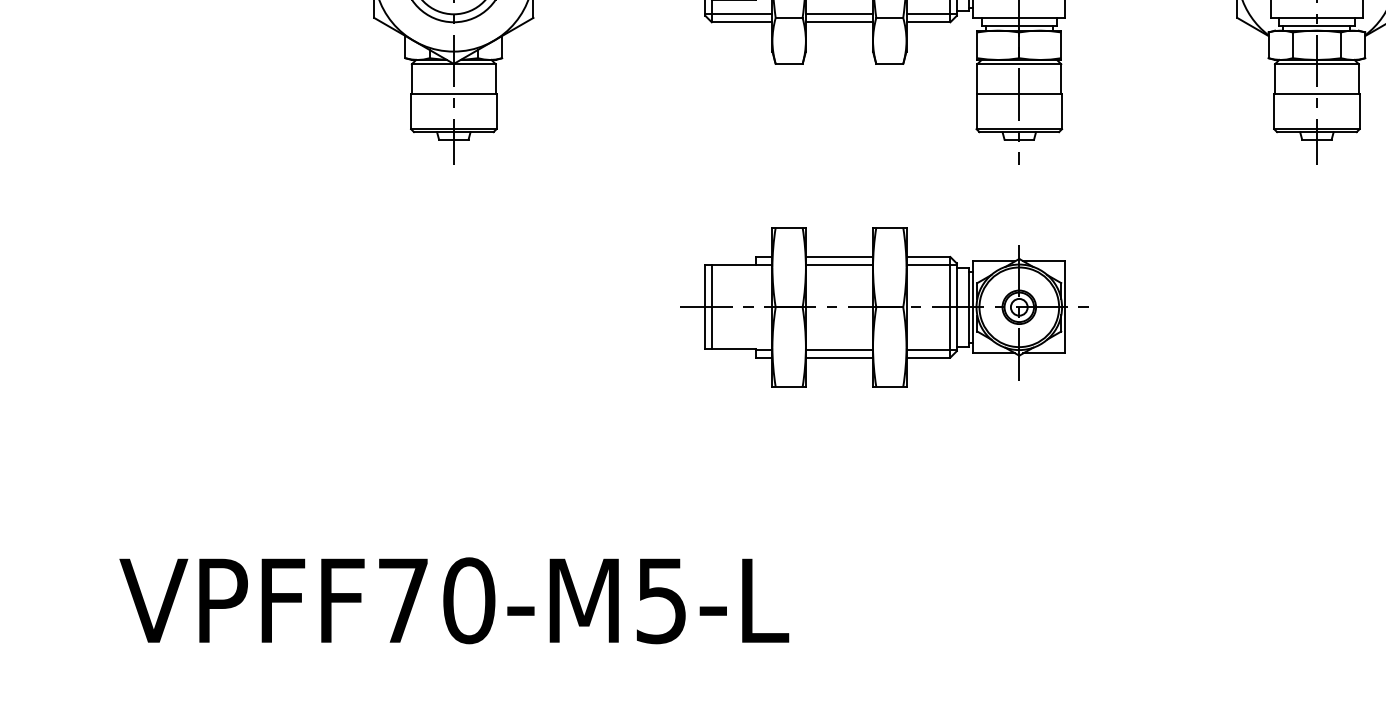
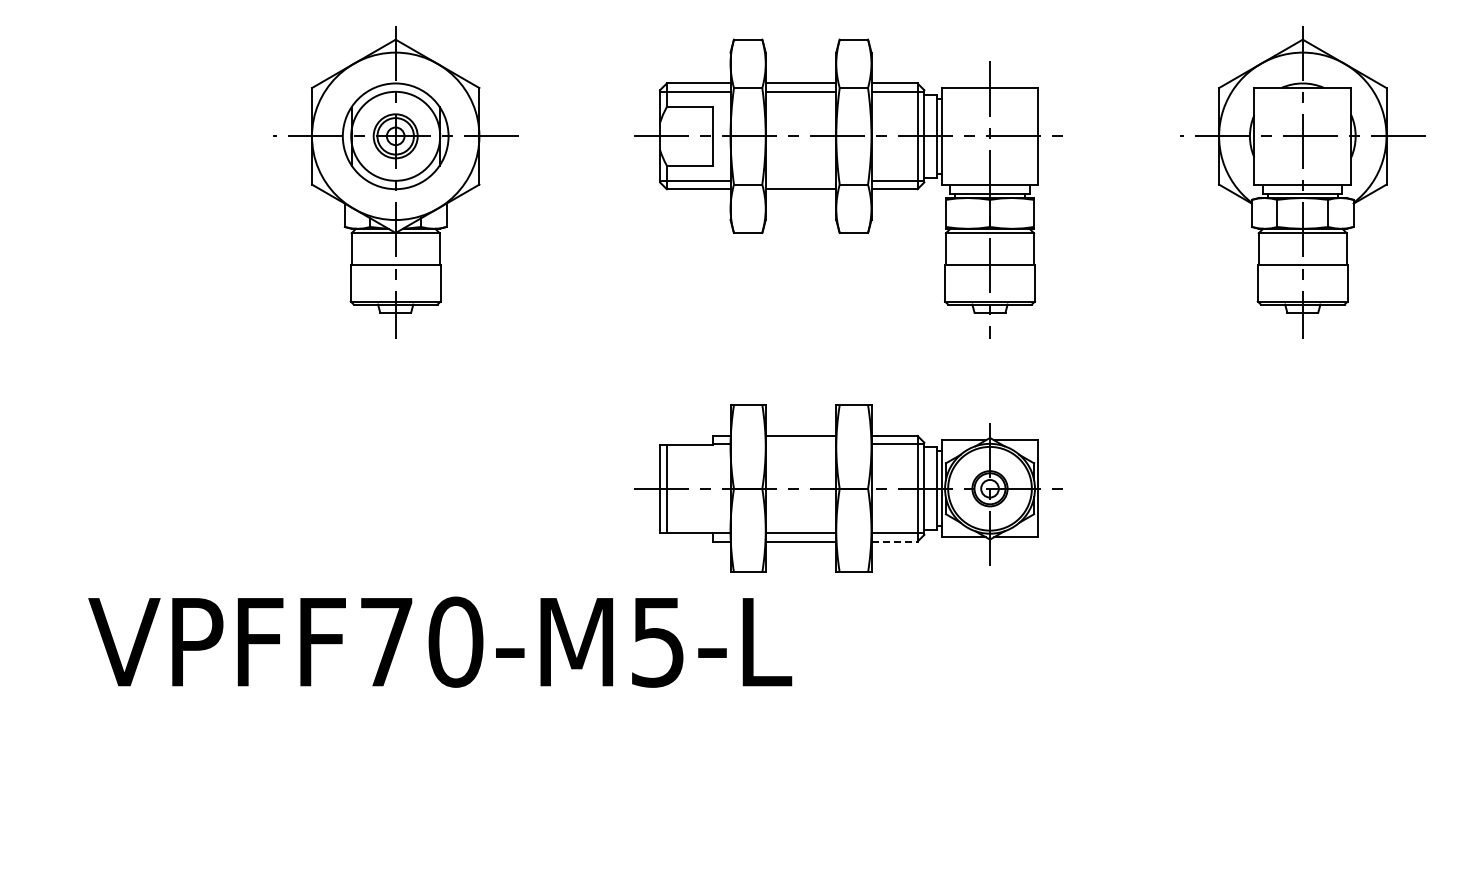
line: (838, 13) -> (800, 180), removed
line: (838, 265) -> (800, 444), removed
line: (929, 357) -> (895, 541), solid -> dashed
text: (454, 600) -> (440, 641), moved

